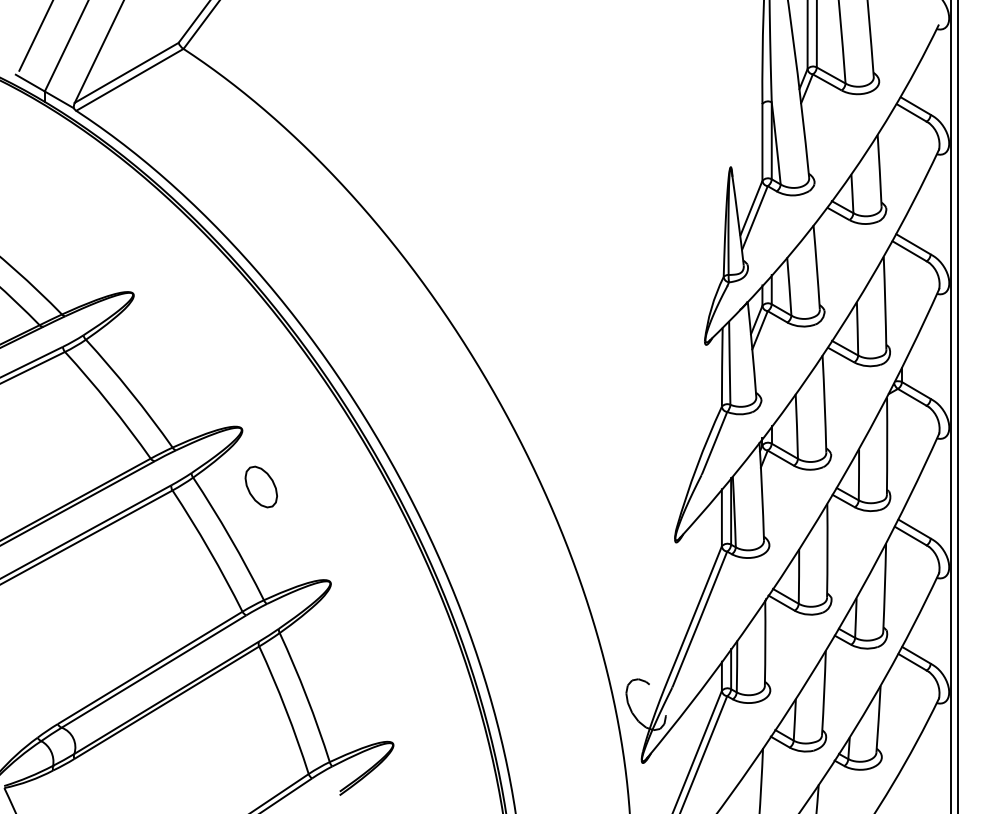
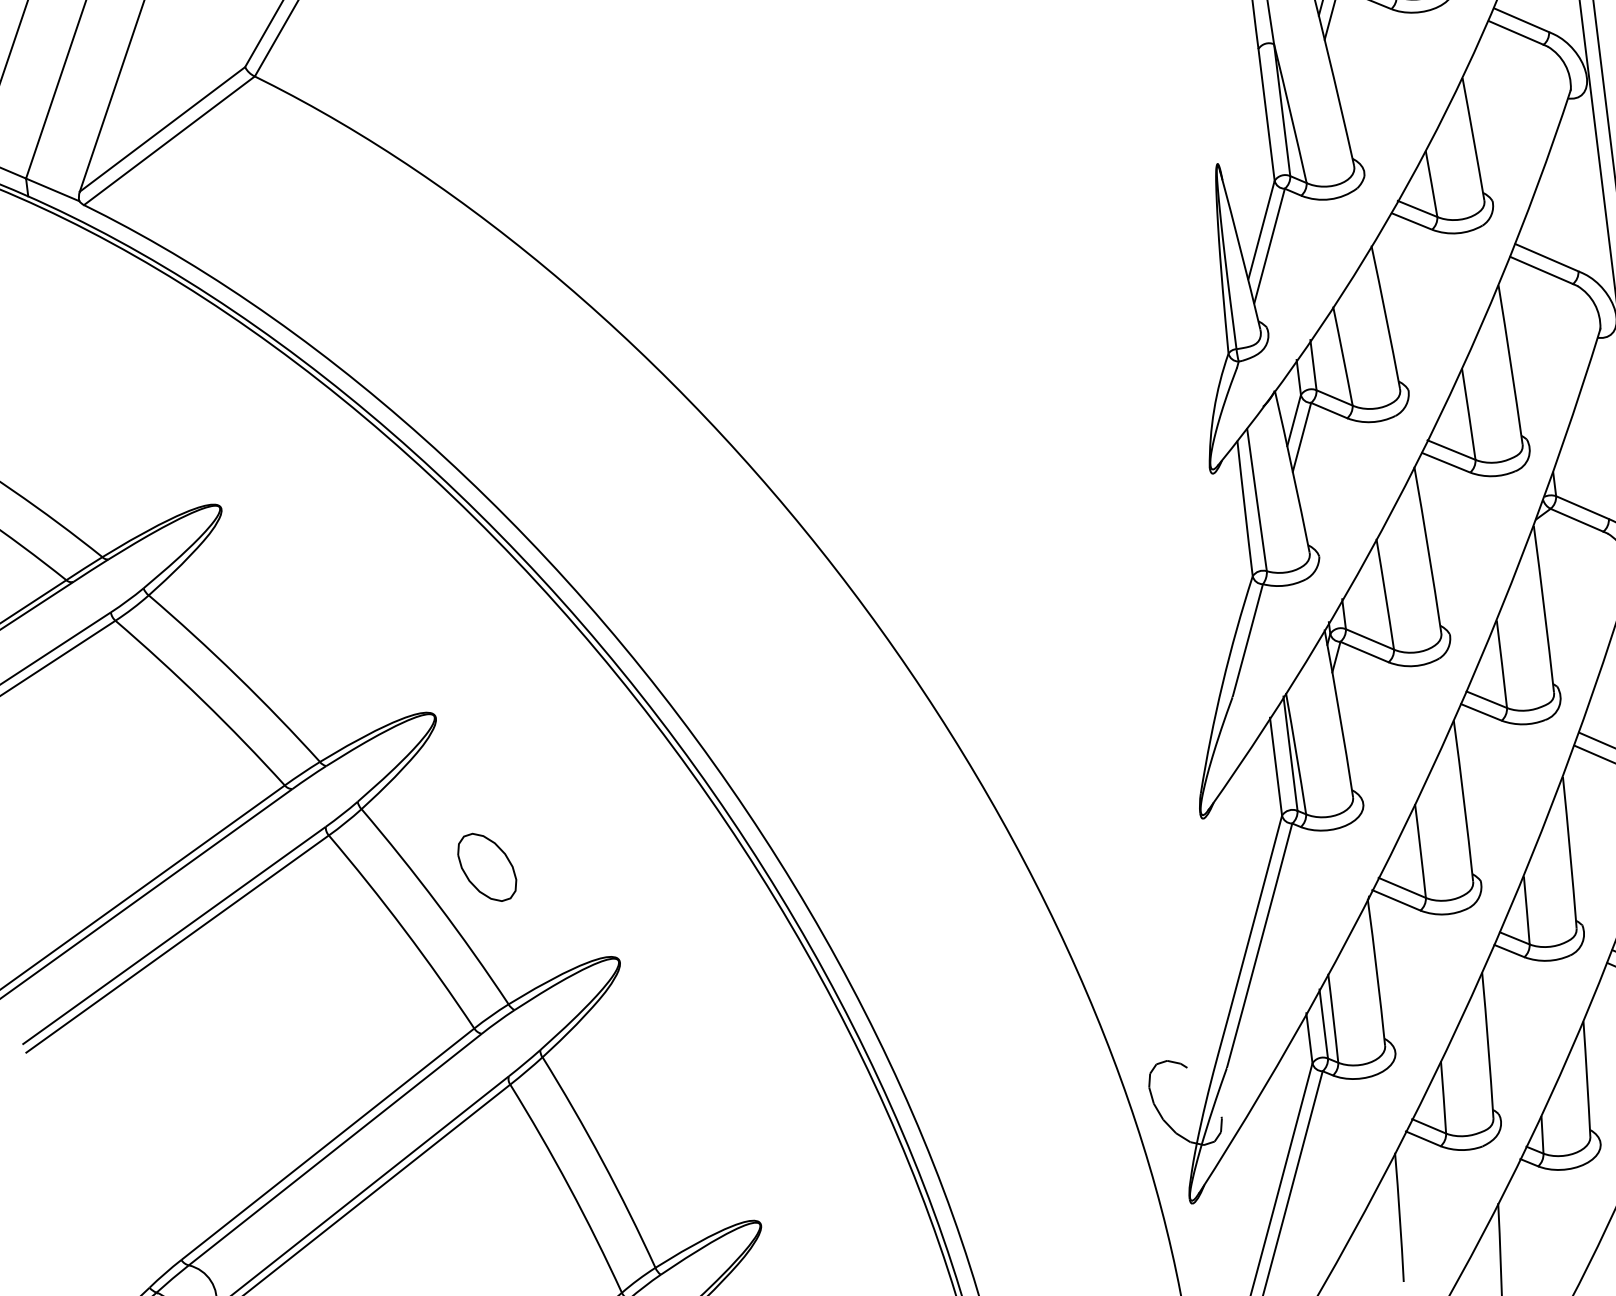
part: (260, 486) -> (485, 866), moved

